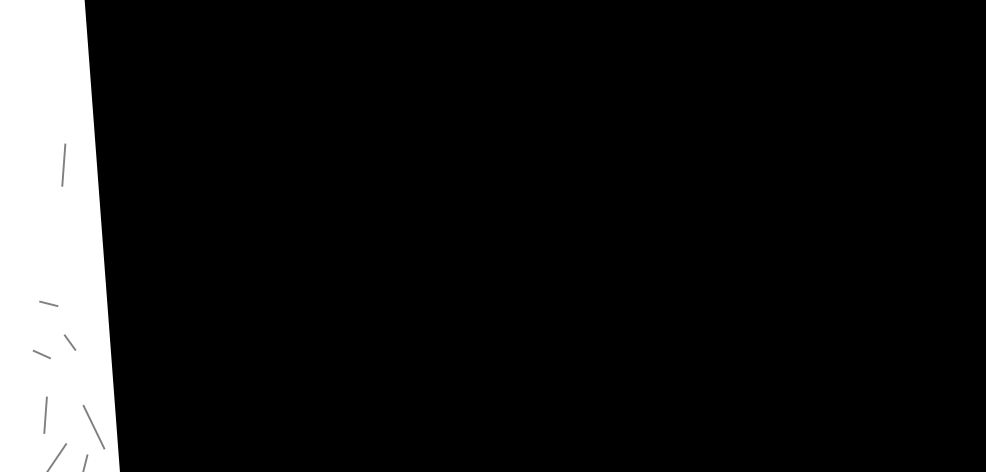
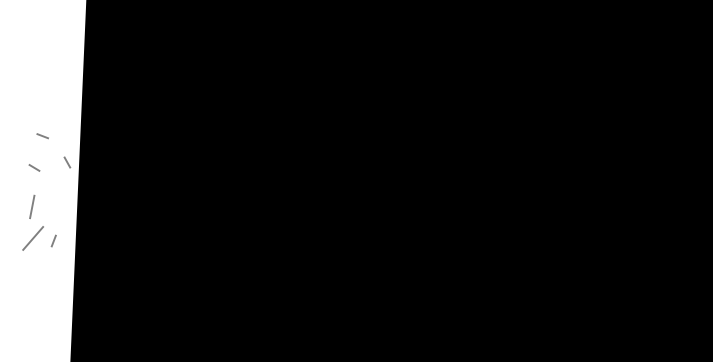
line: (63, 164) -> (62, 48), removed
line: (70, 342) -> (67, 162), moved
line: (94, 425) -> (62, 217), removed

